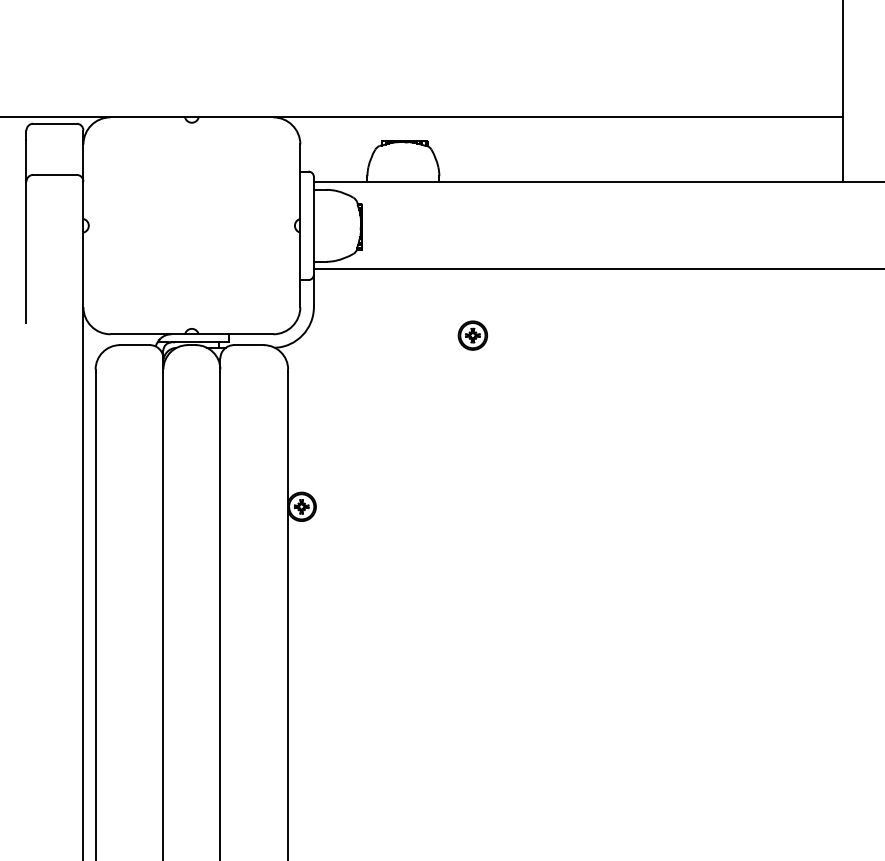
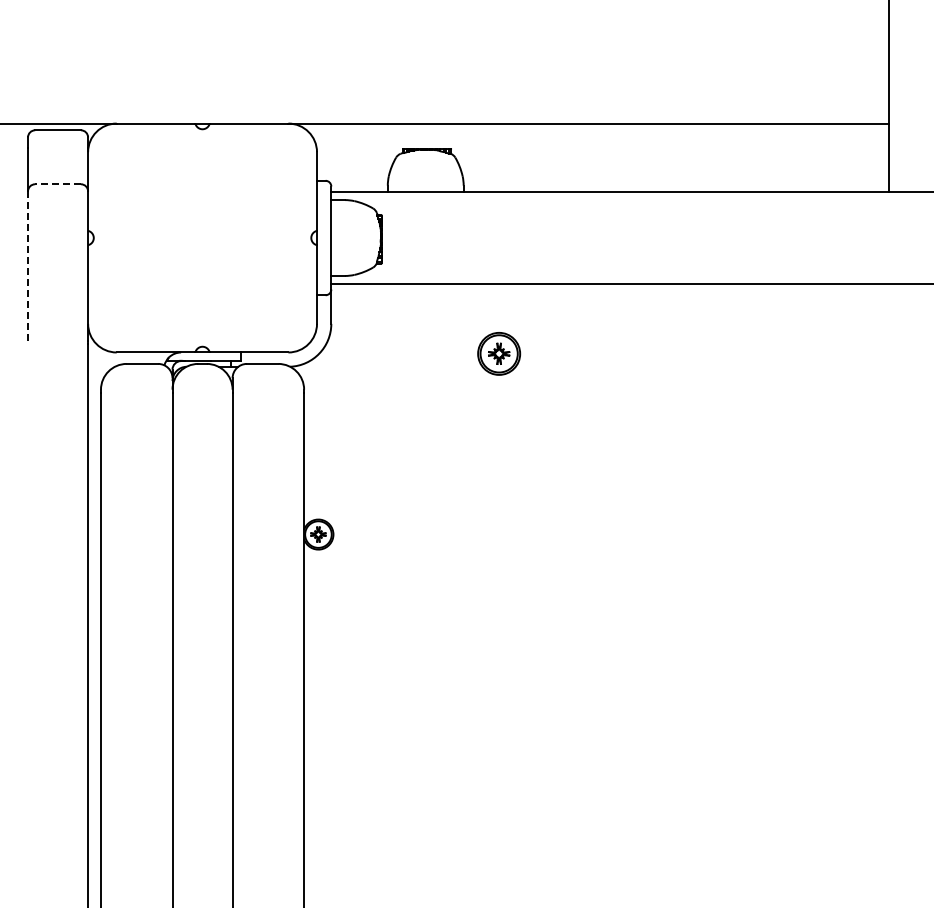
line: (55, 175) -> (58, 184), solid -> dashed
line: (26, 252) -> (28, 266), solid -> dashed
part: (472, 335) -> (498, 353), size x1.4

